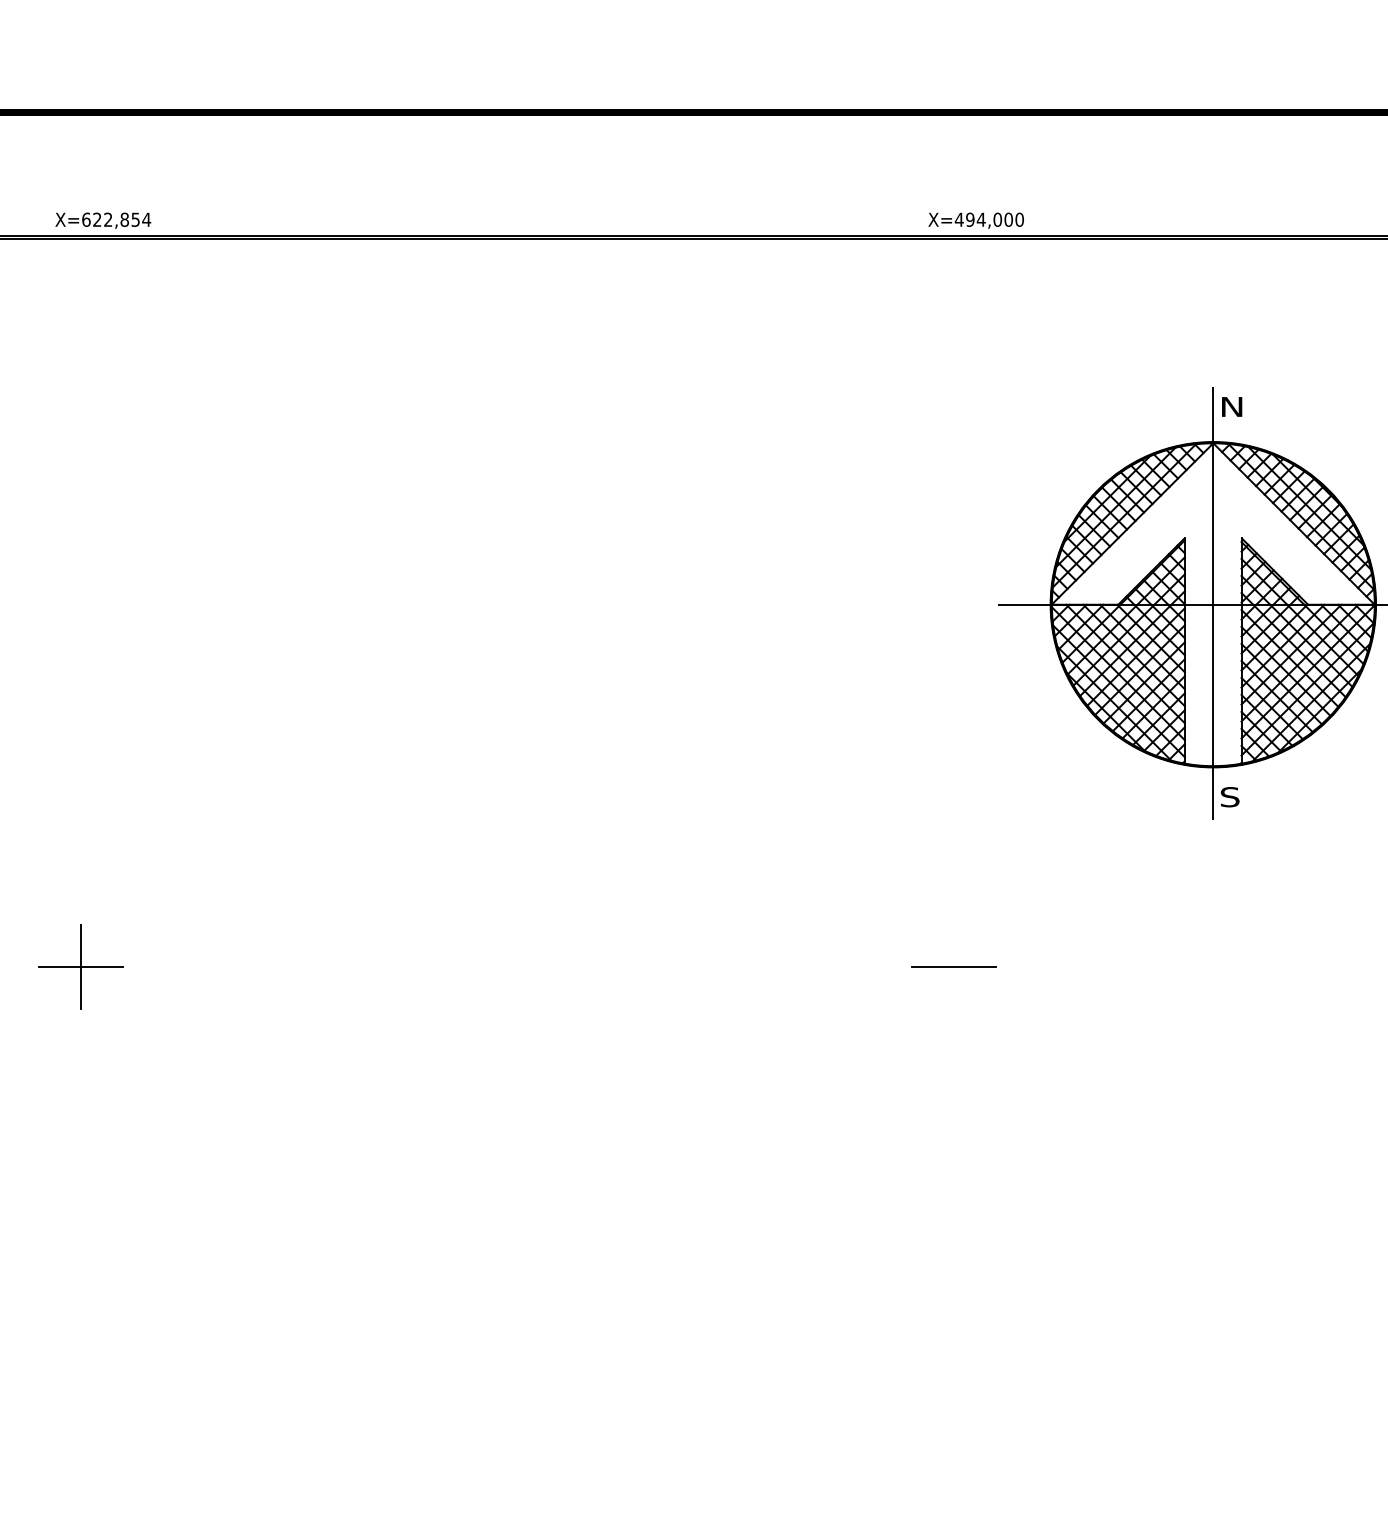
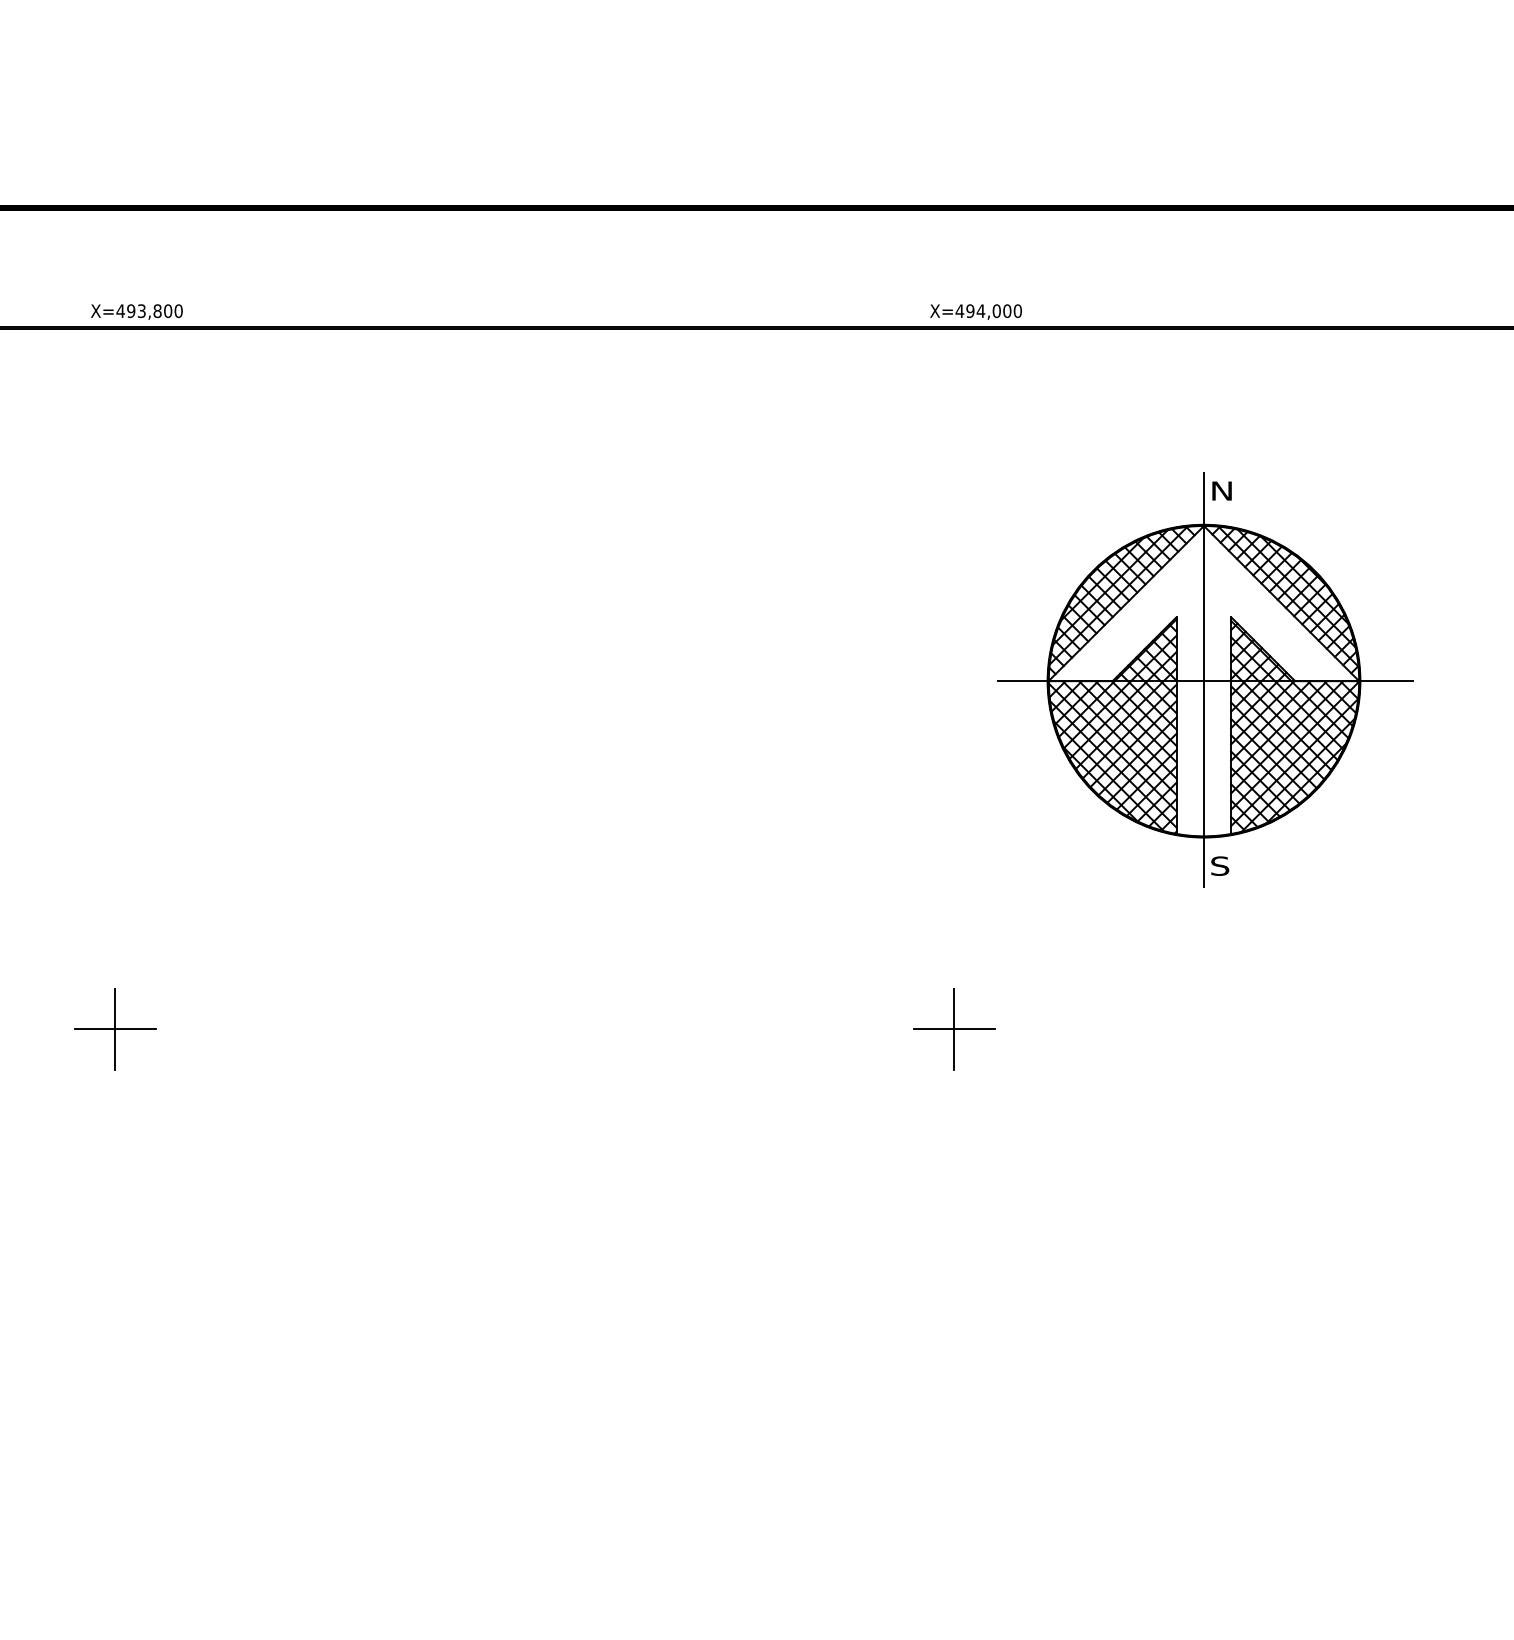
text: (116, 220) -> (149, 311), X=622,854 -> X=493,800
line: (953, 967) -> (954, 1029), added

